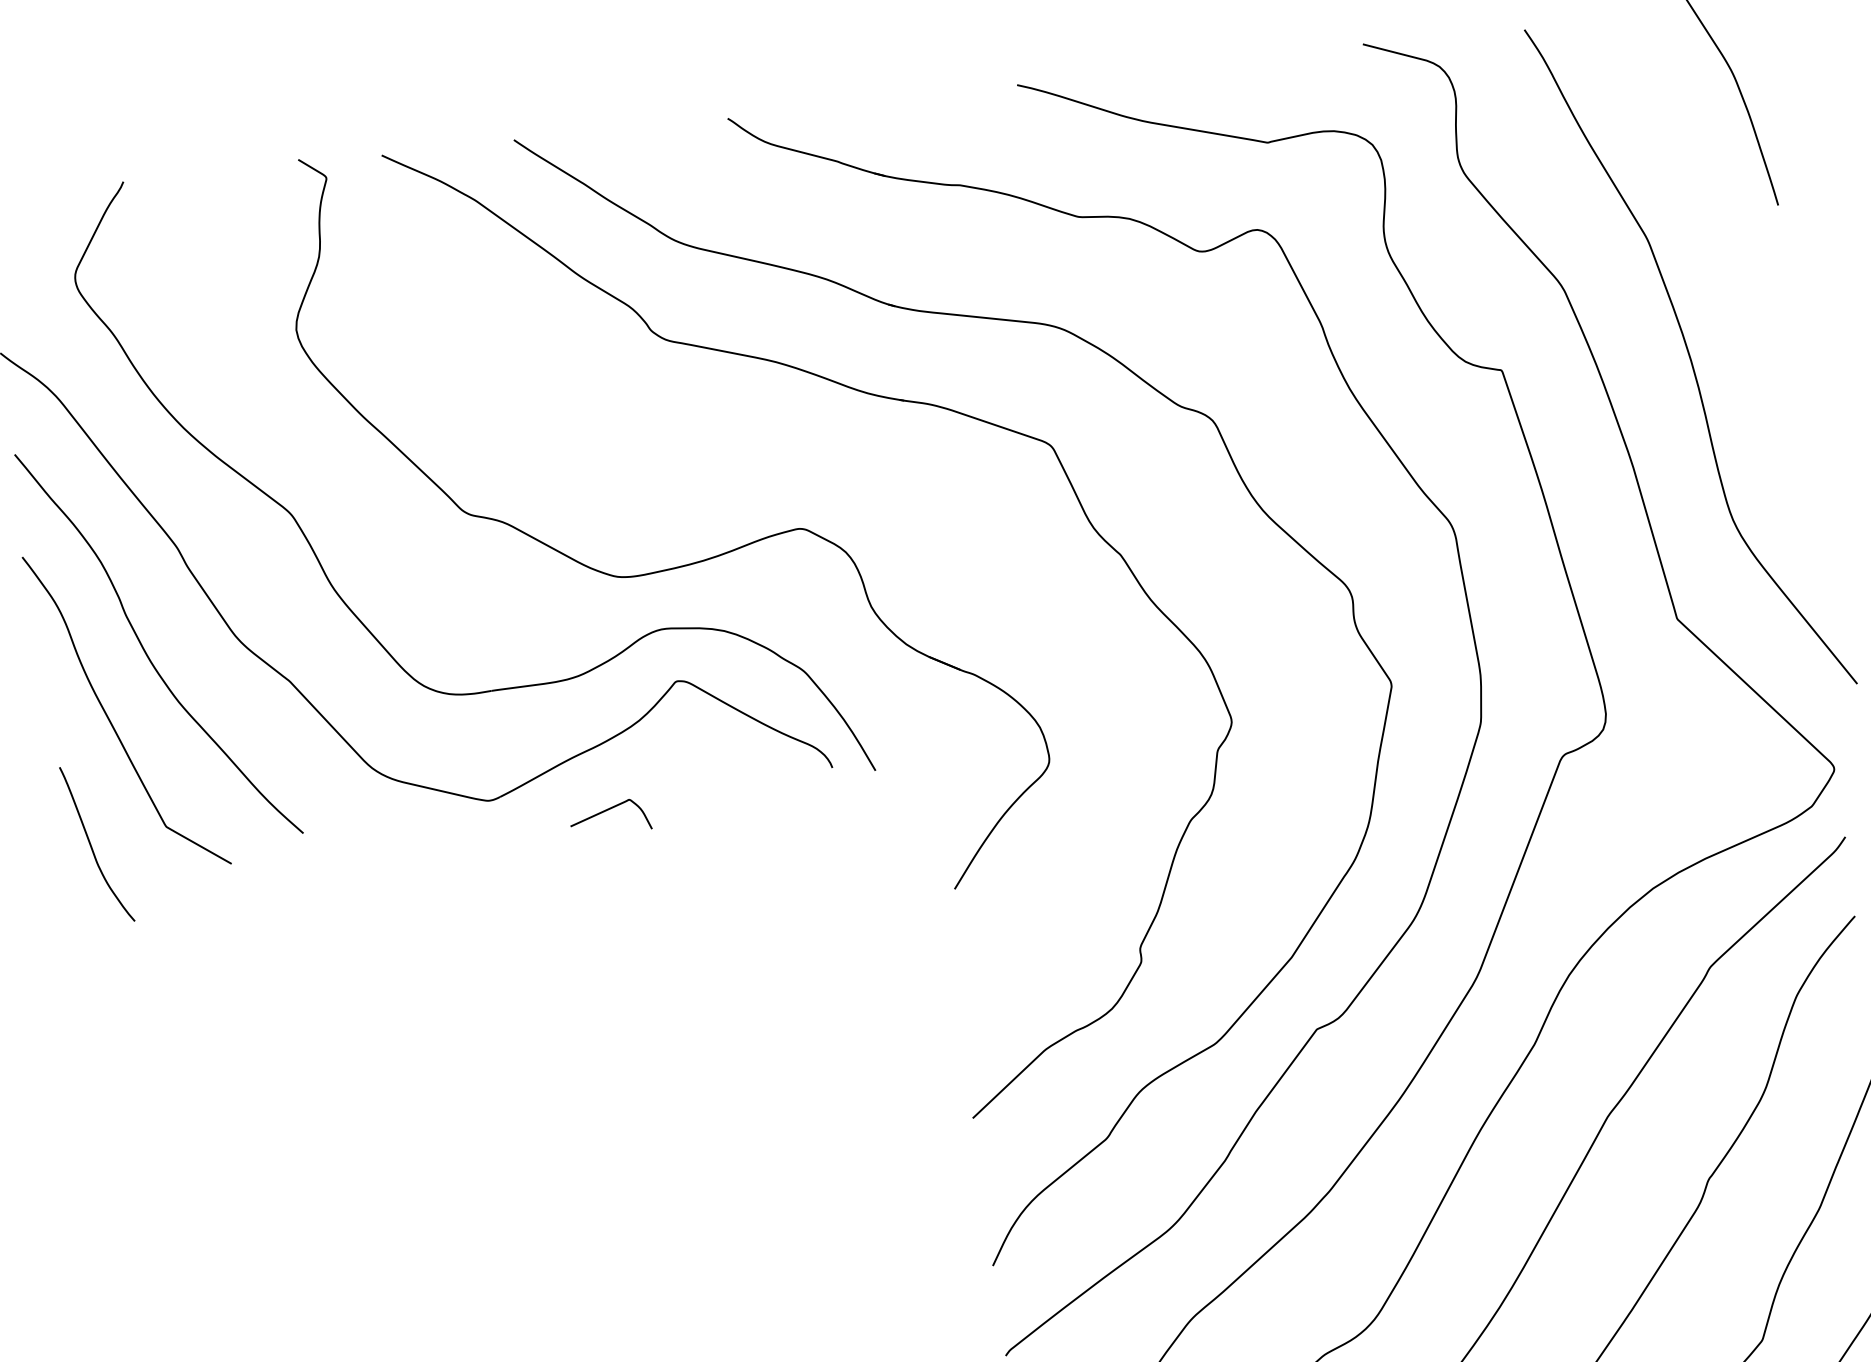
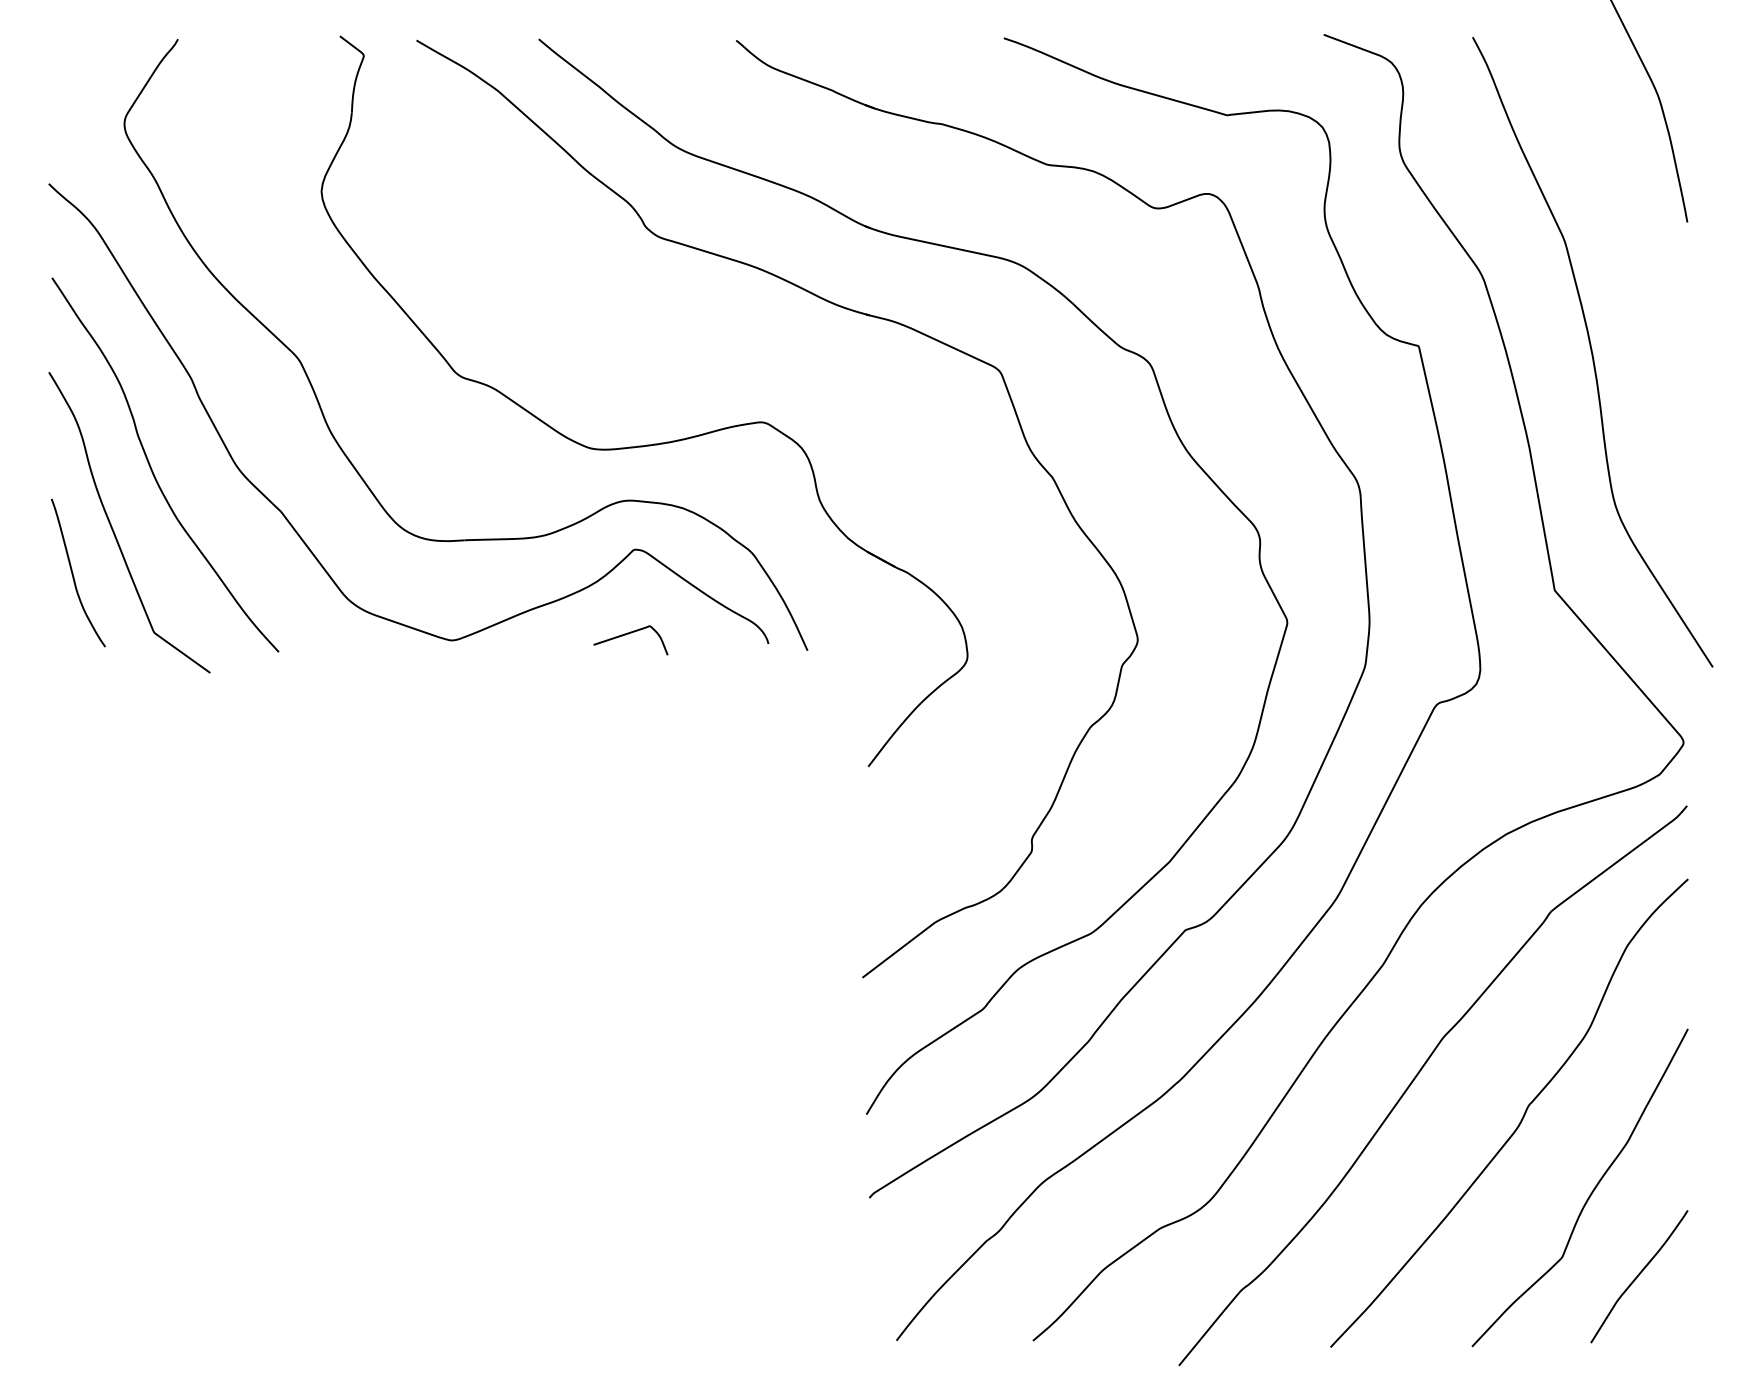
curve: (607, 811) -> (628, 634), moved
curve: (91, 844) -> (73, 572), moved

